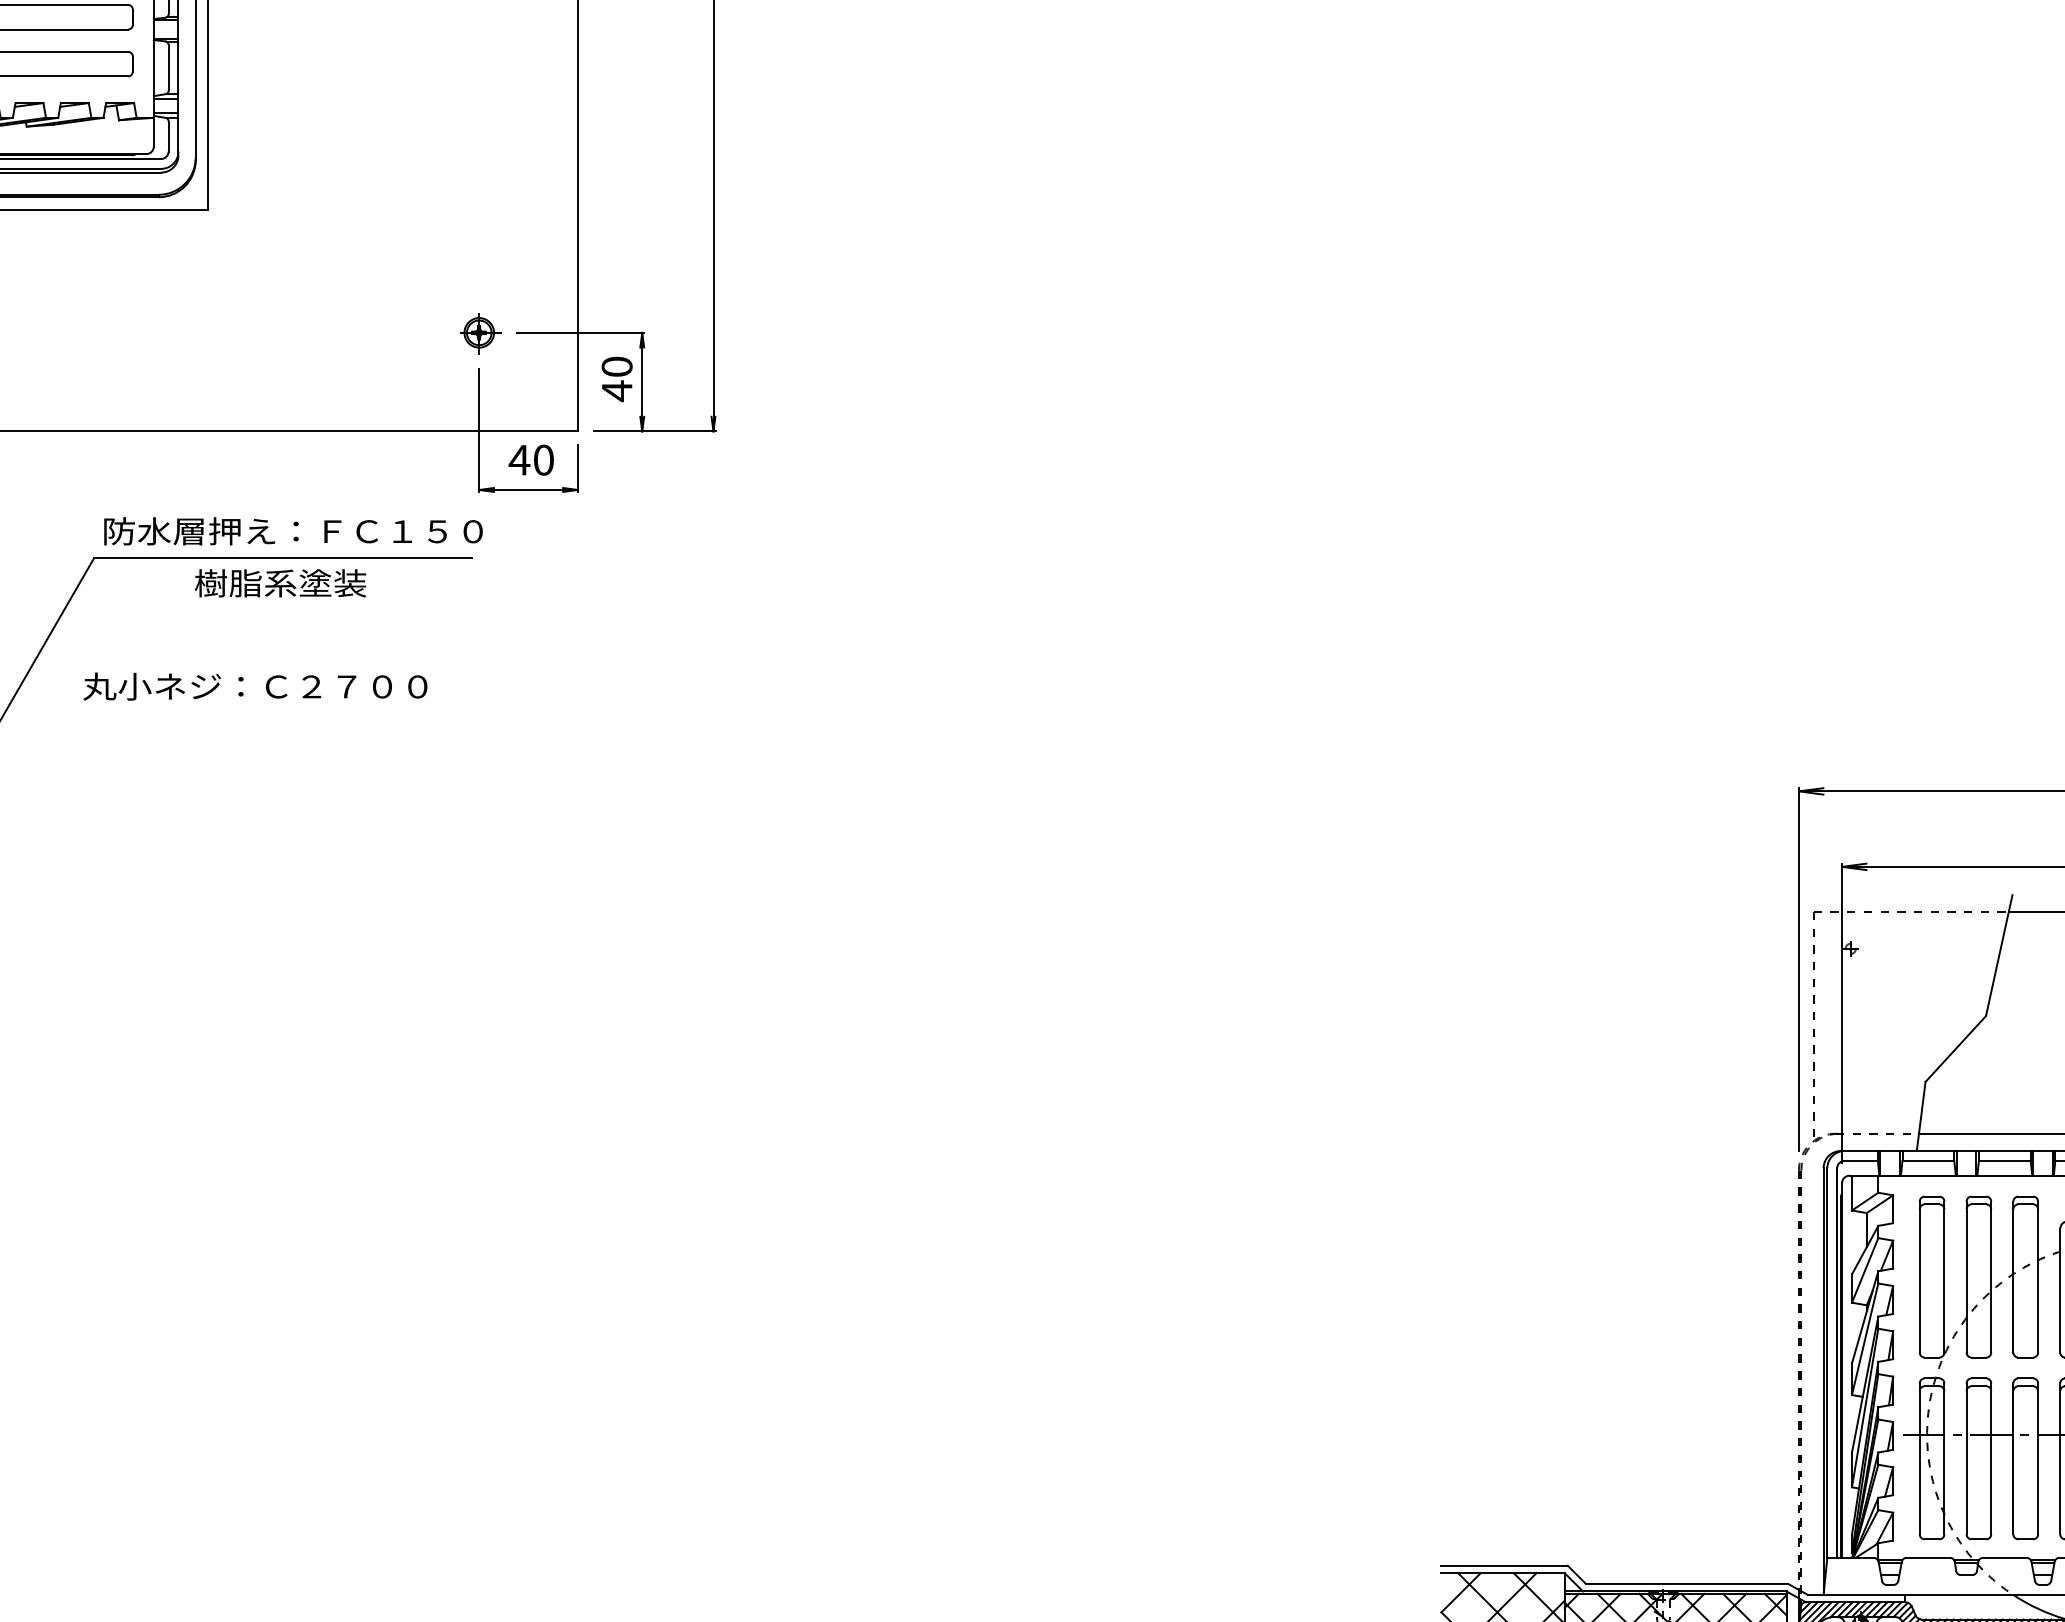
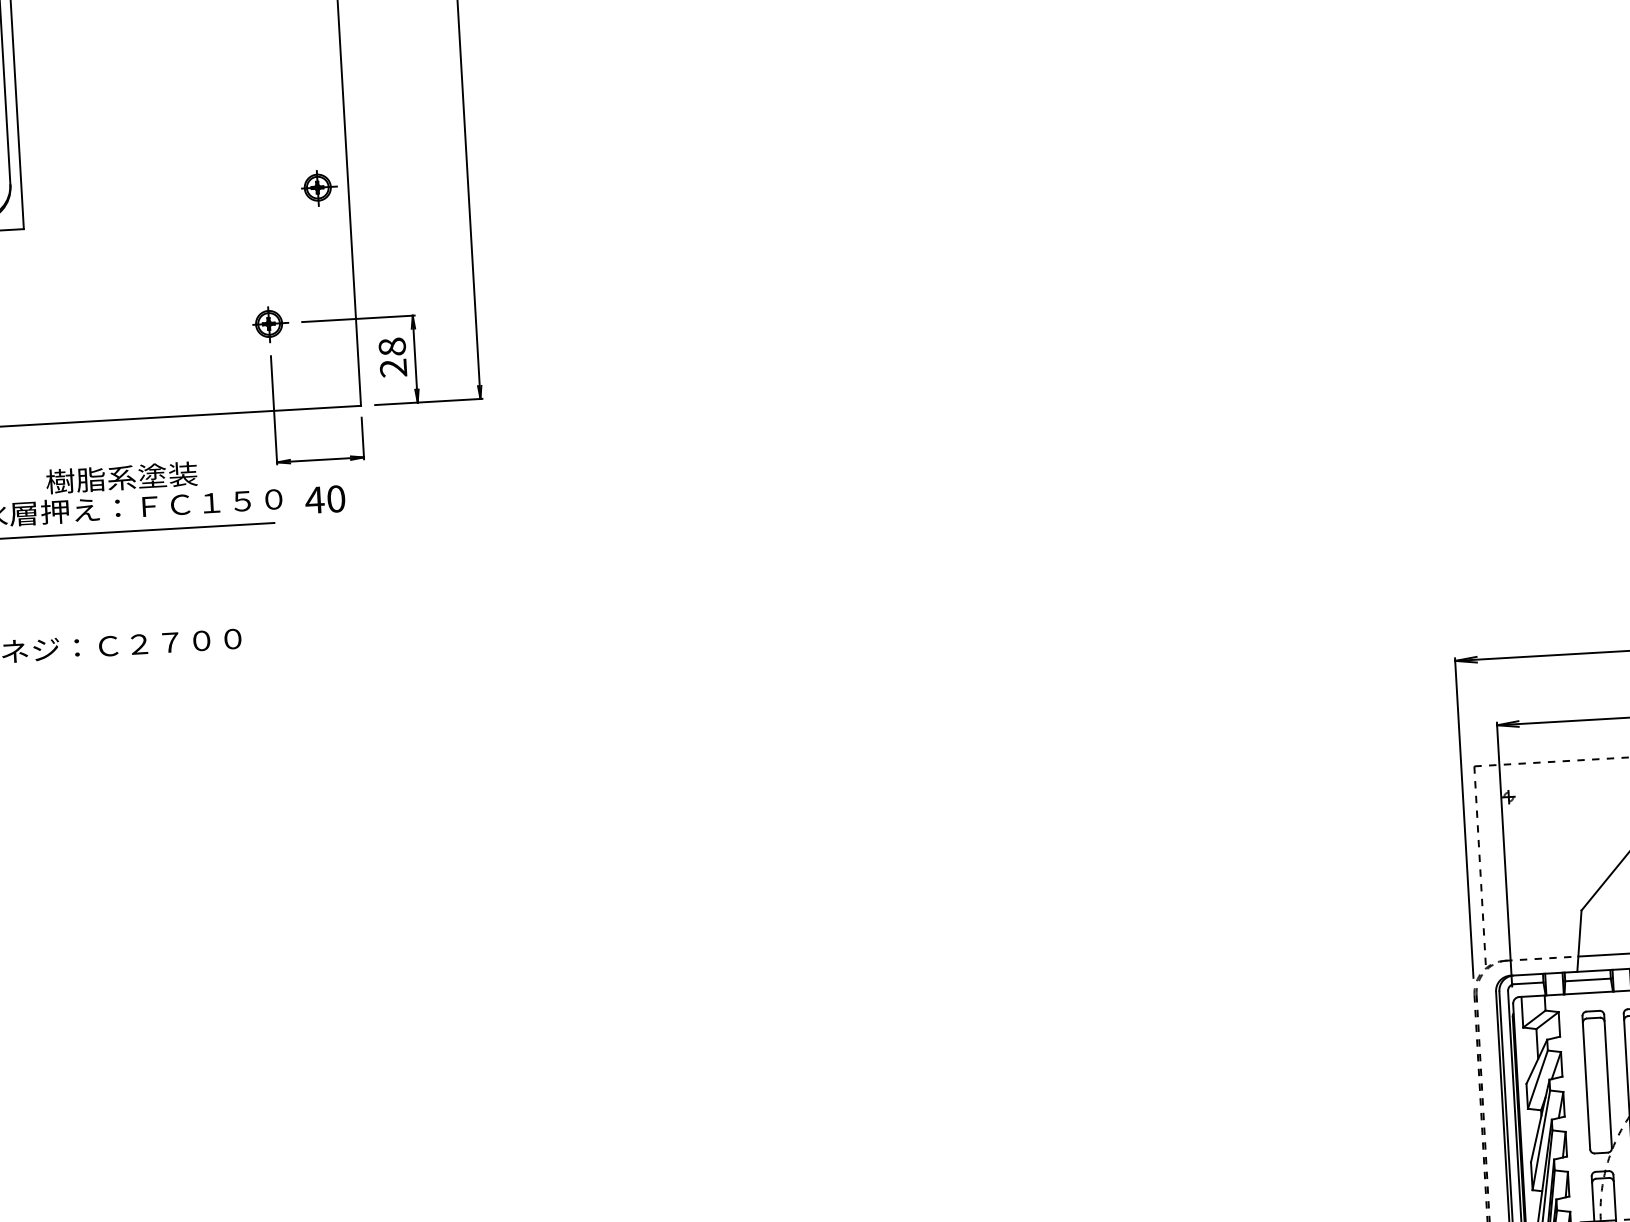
part: (544, 182) -> (318, 188), added
text: (616, 379) -> (392, 358), 40 -> 28
text: (530, 459) -> (324, 499), moved
text: (280, 583) -> (121, 478), moved

